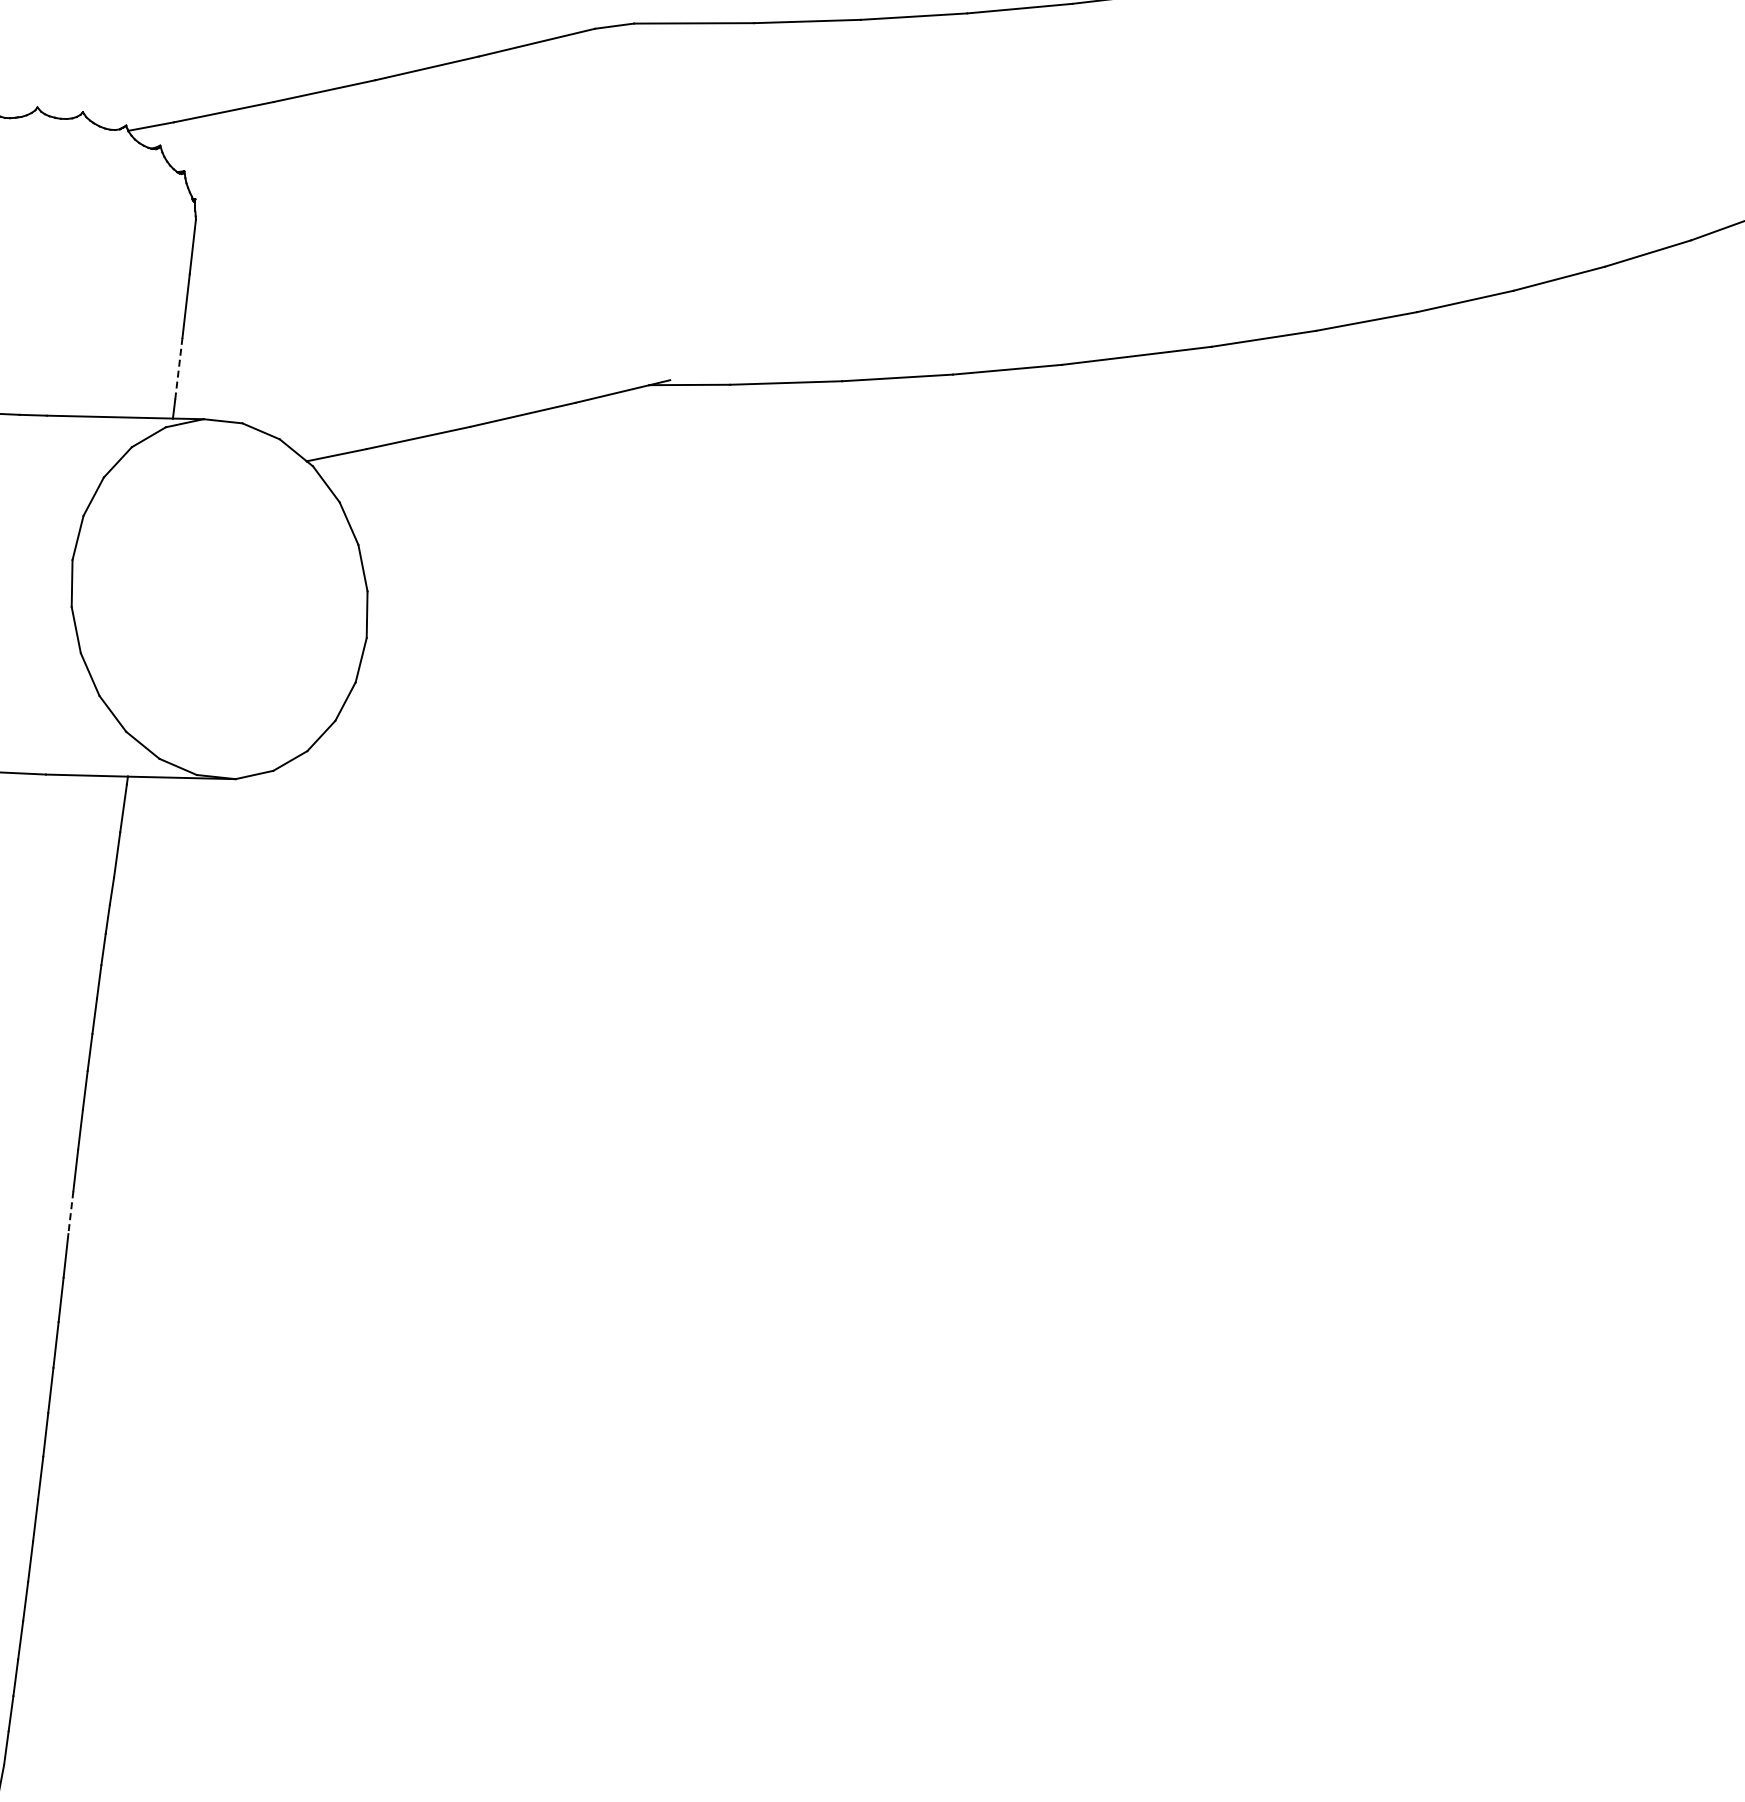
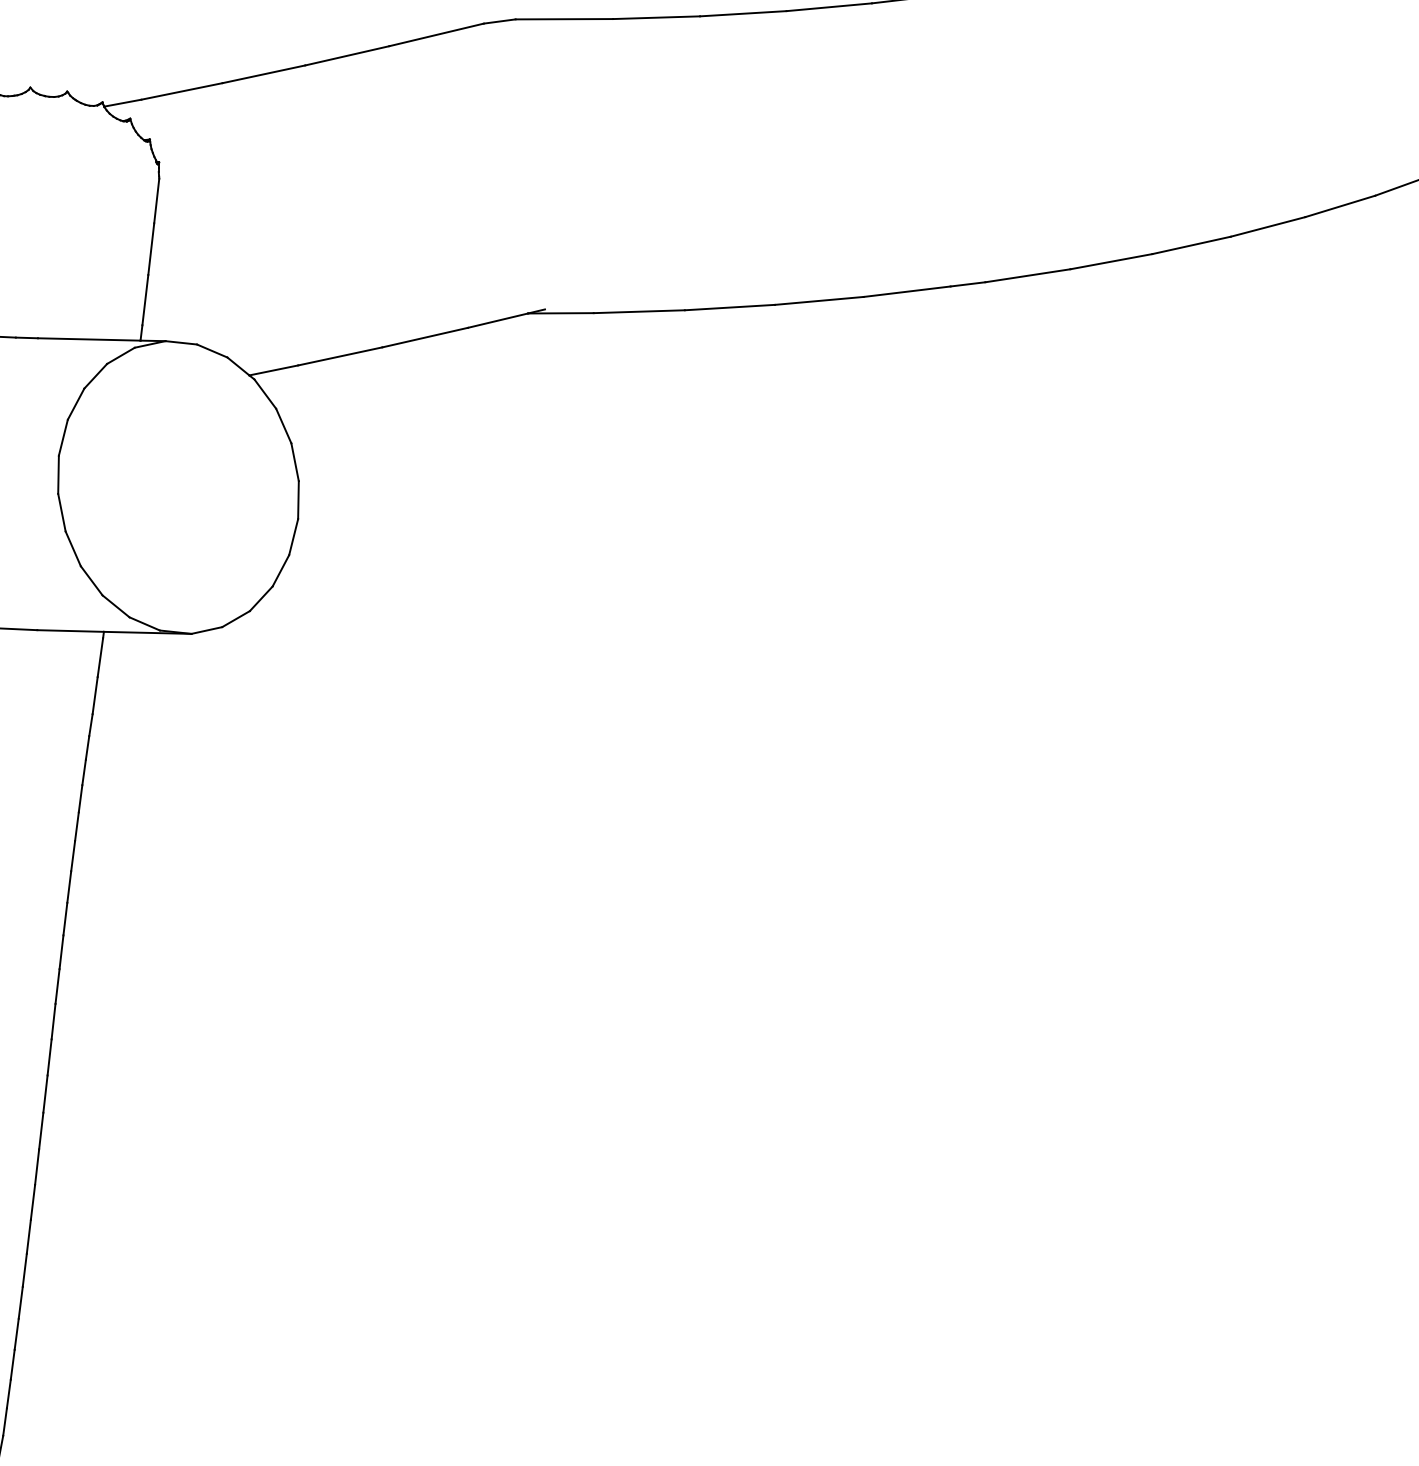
line: (178, 369) -> (145, 300), dashed -> solid
line: (70, 1212) -> (57, 986), dashed -> solid

